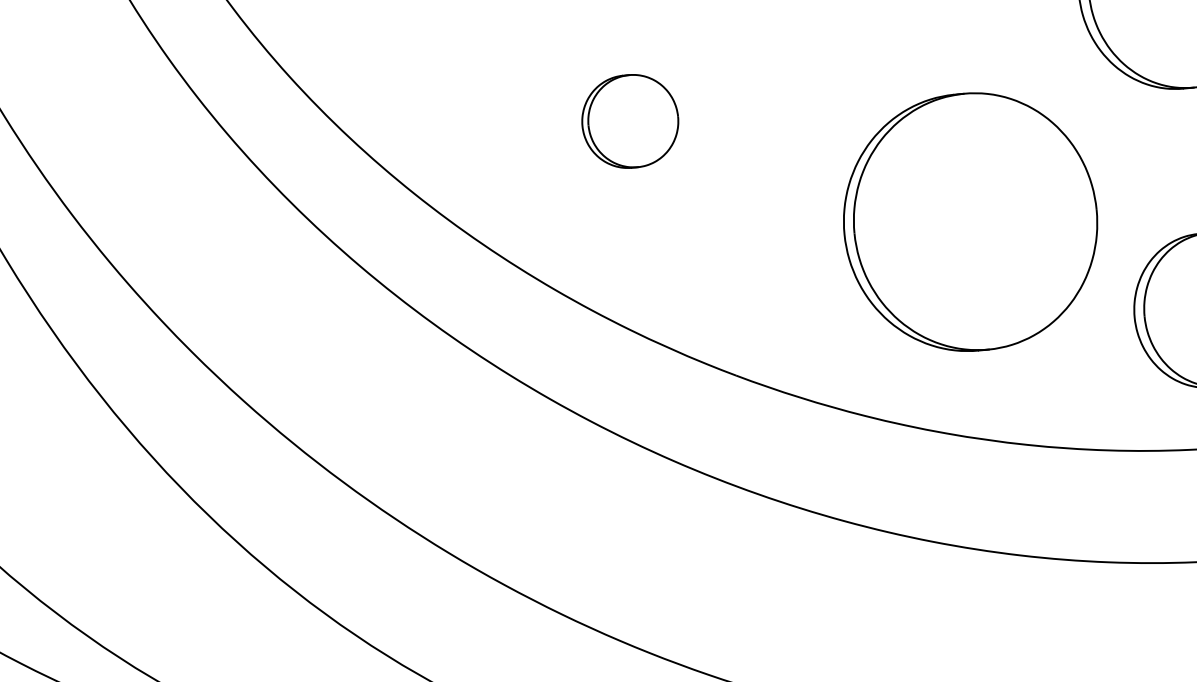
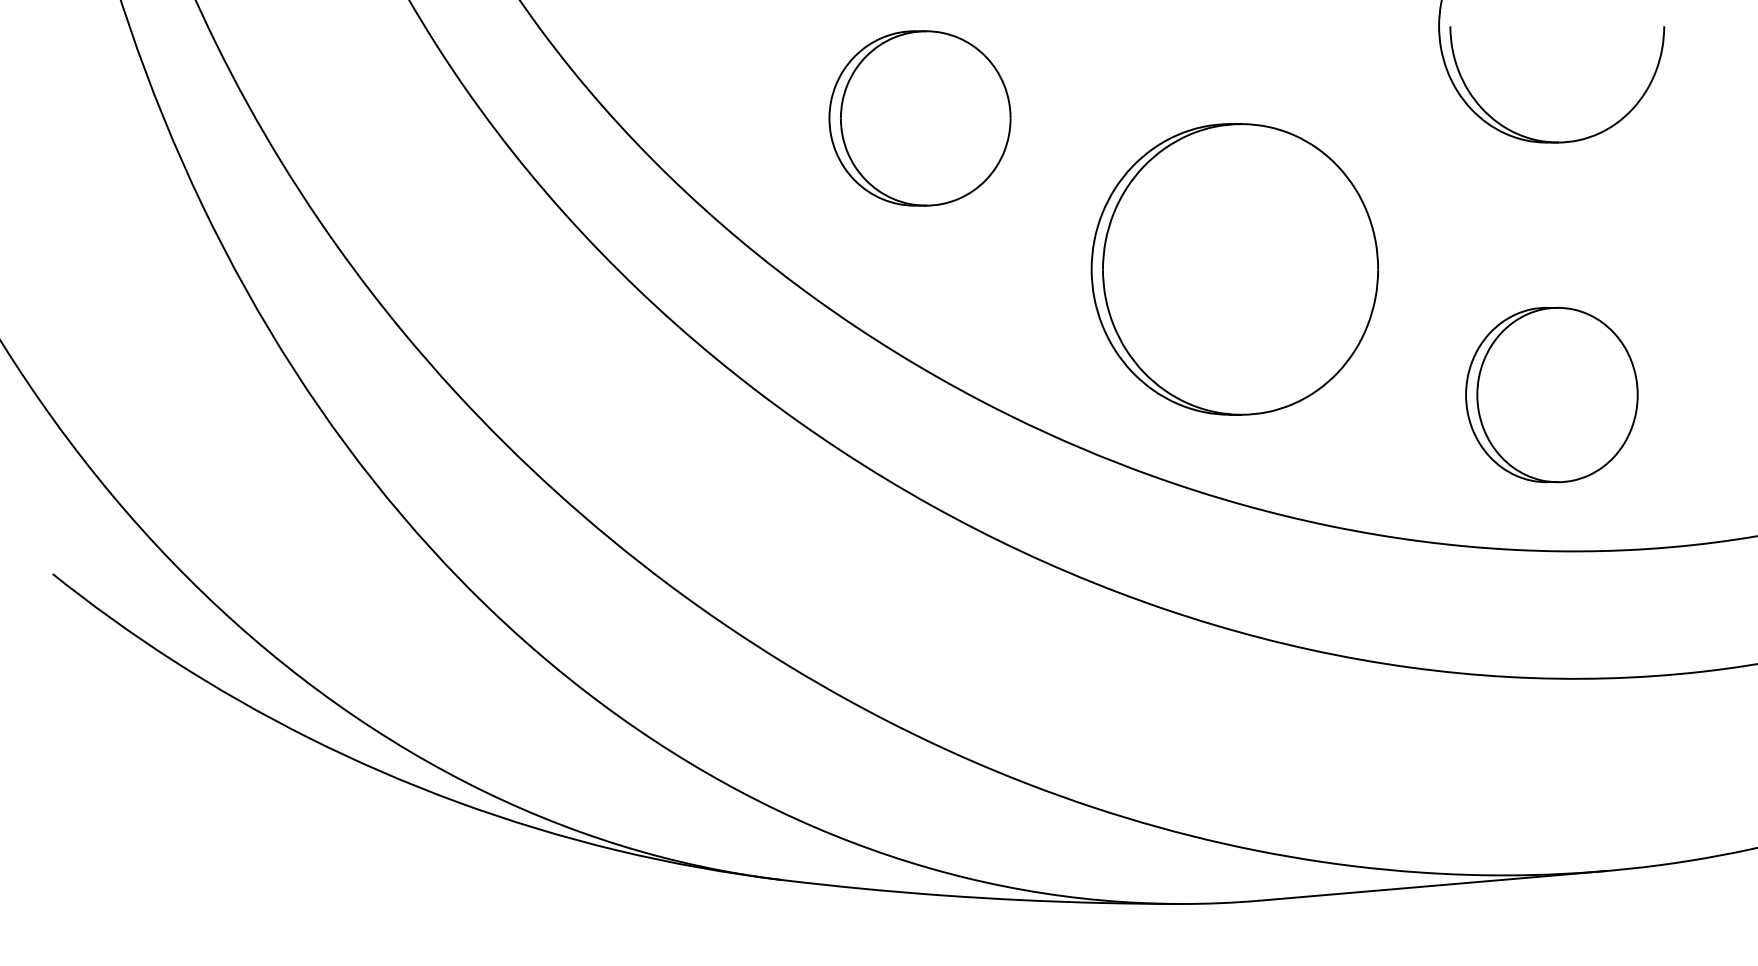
part: (629, 121) -> (919, 118), size x1.67
part: (970, 222) -> (1234, 269), moved

